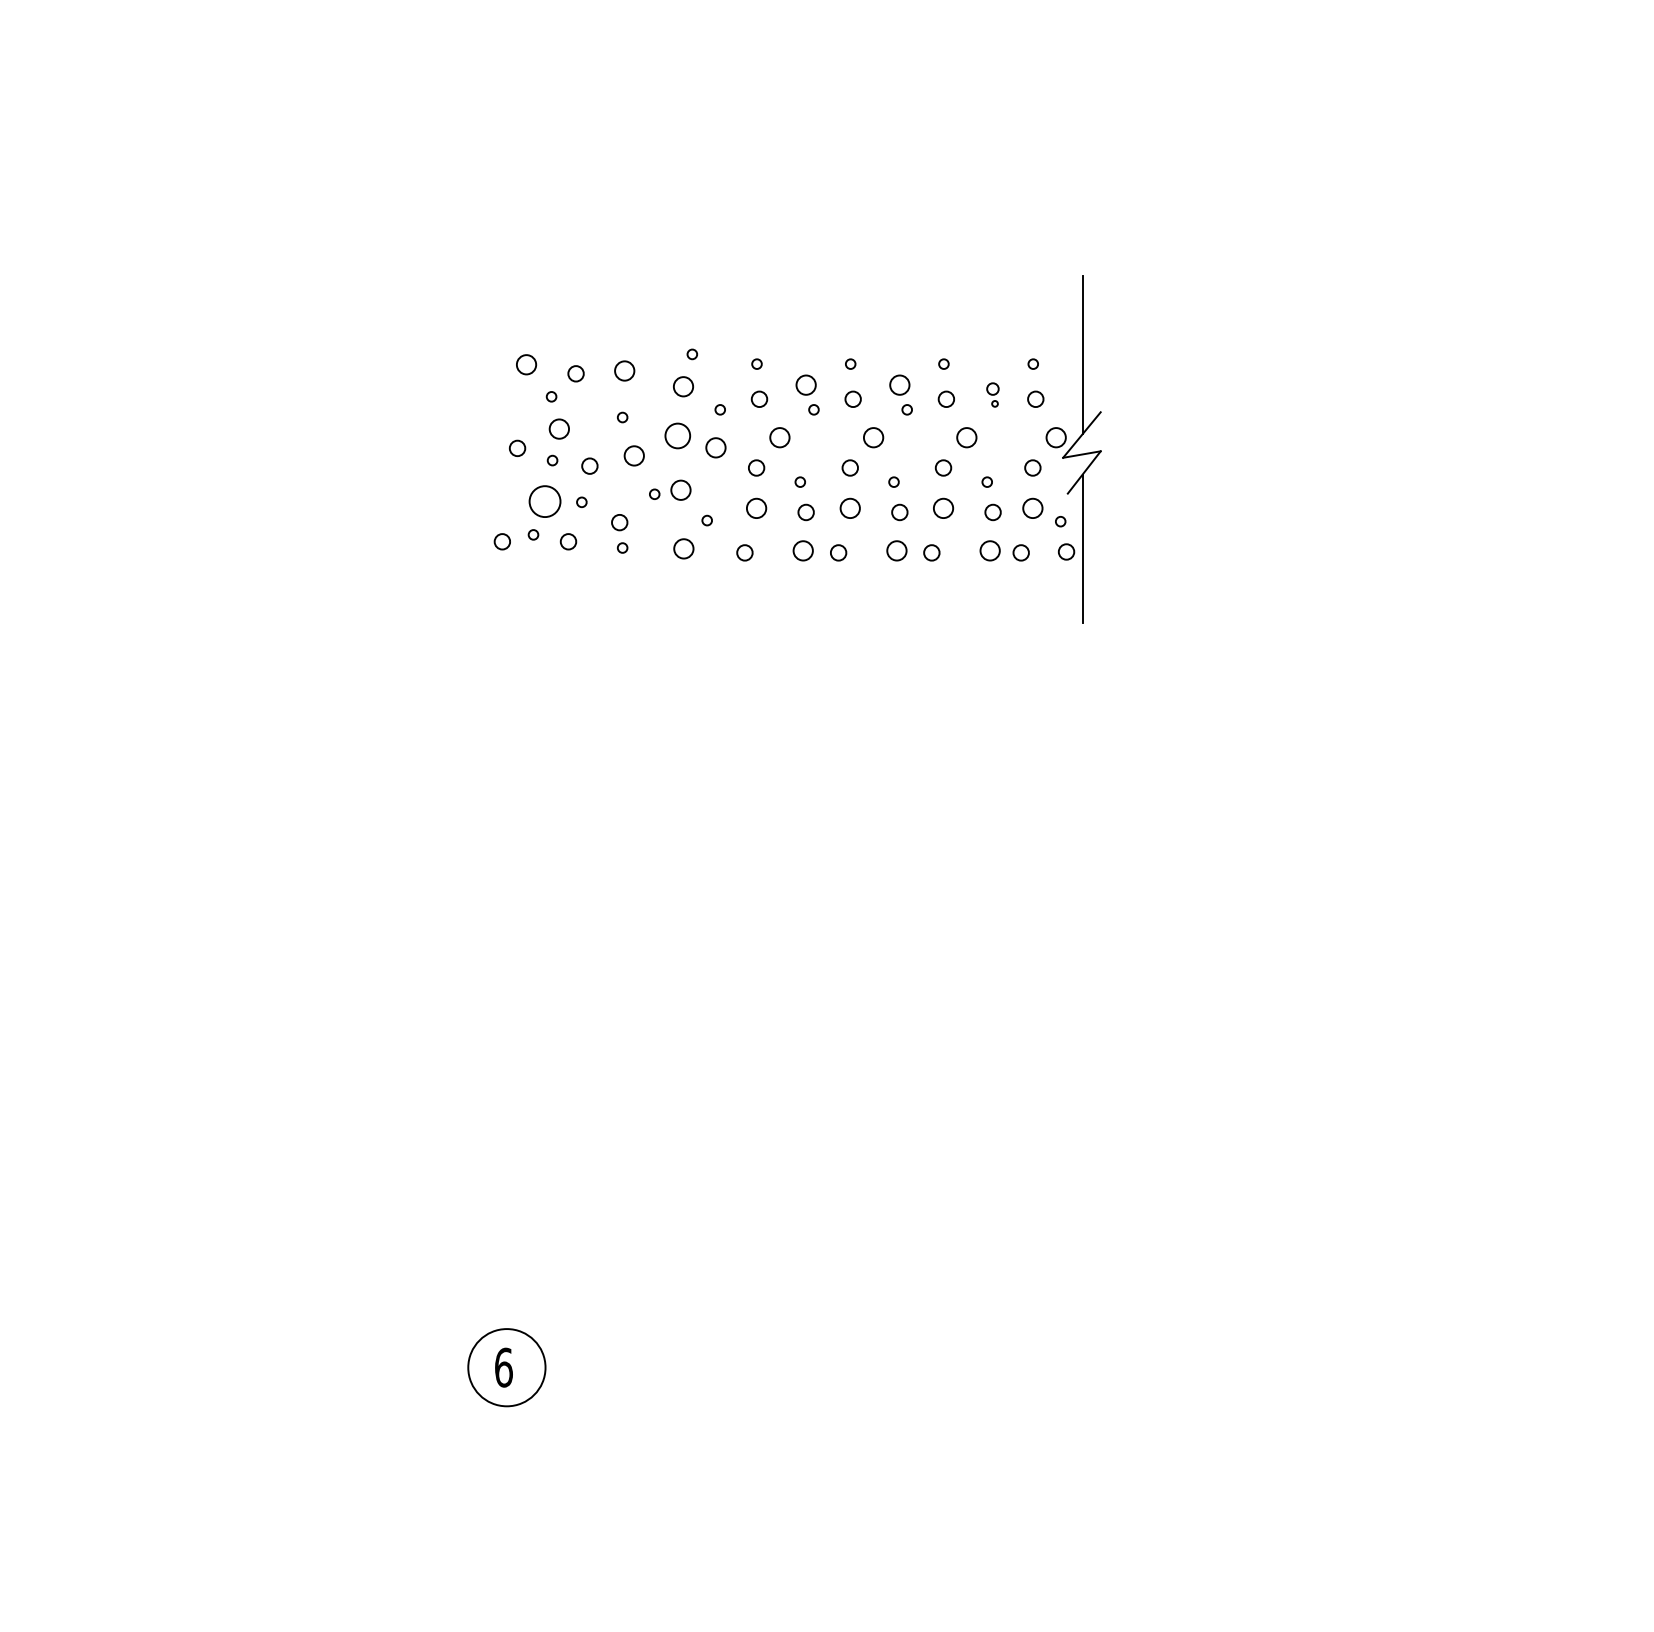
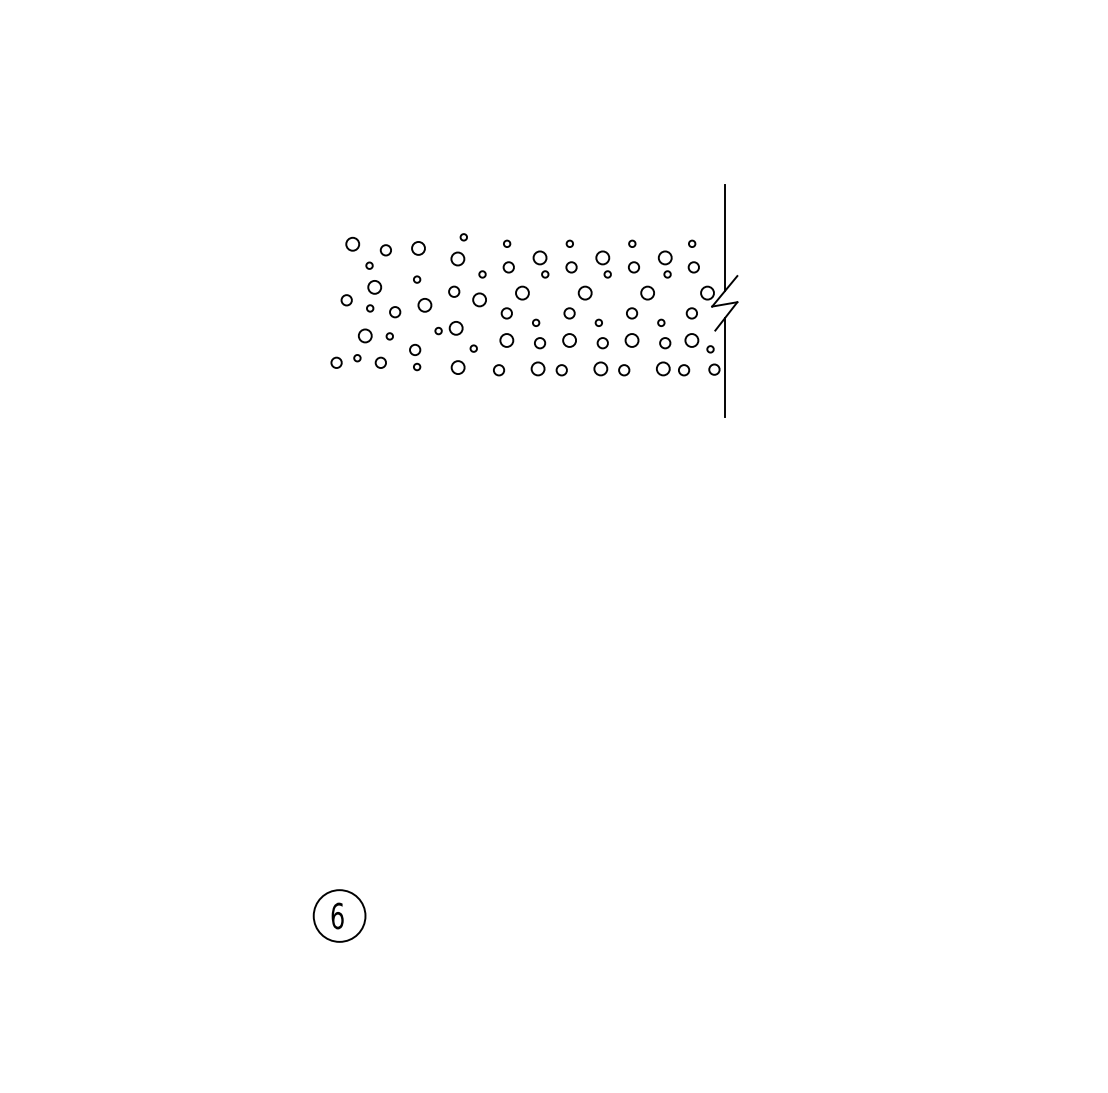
part: (991, 394) -> (664, 264), size x1.67
circle: (678, 435) -> (454, 291), size x0.62
circle: (545, 500) -> (365, 335), size x0.62

